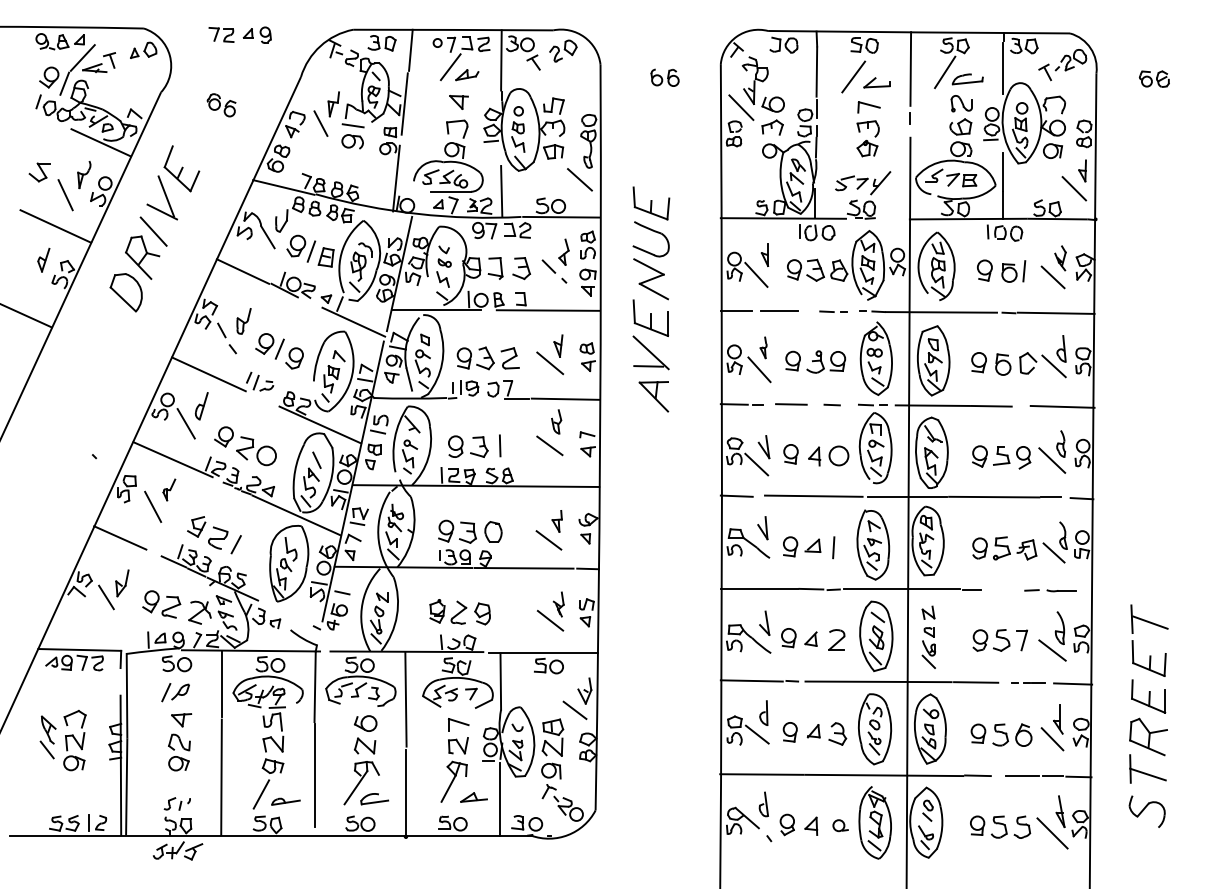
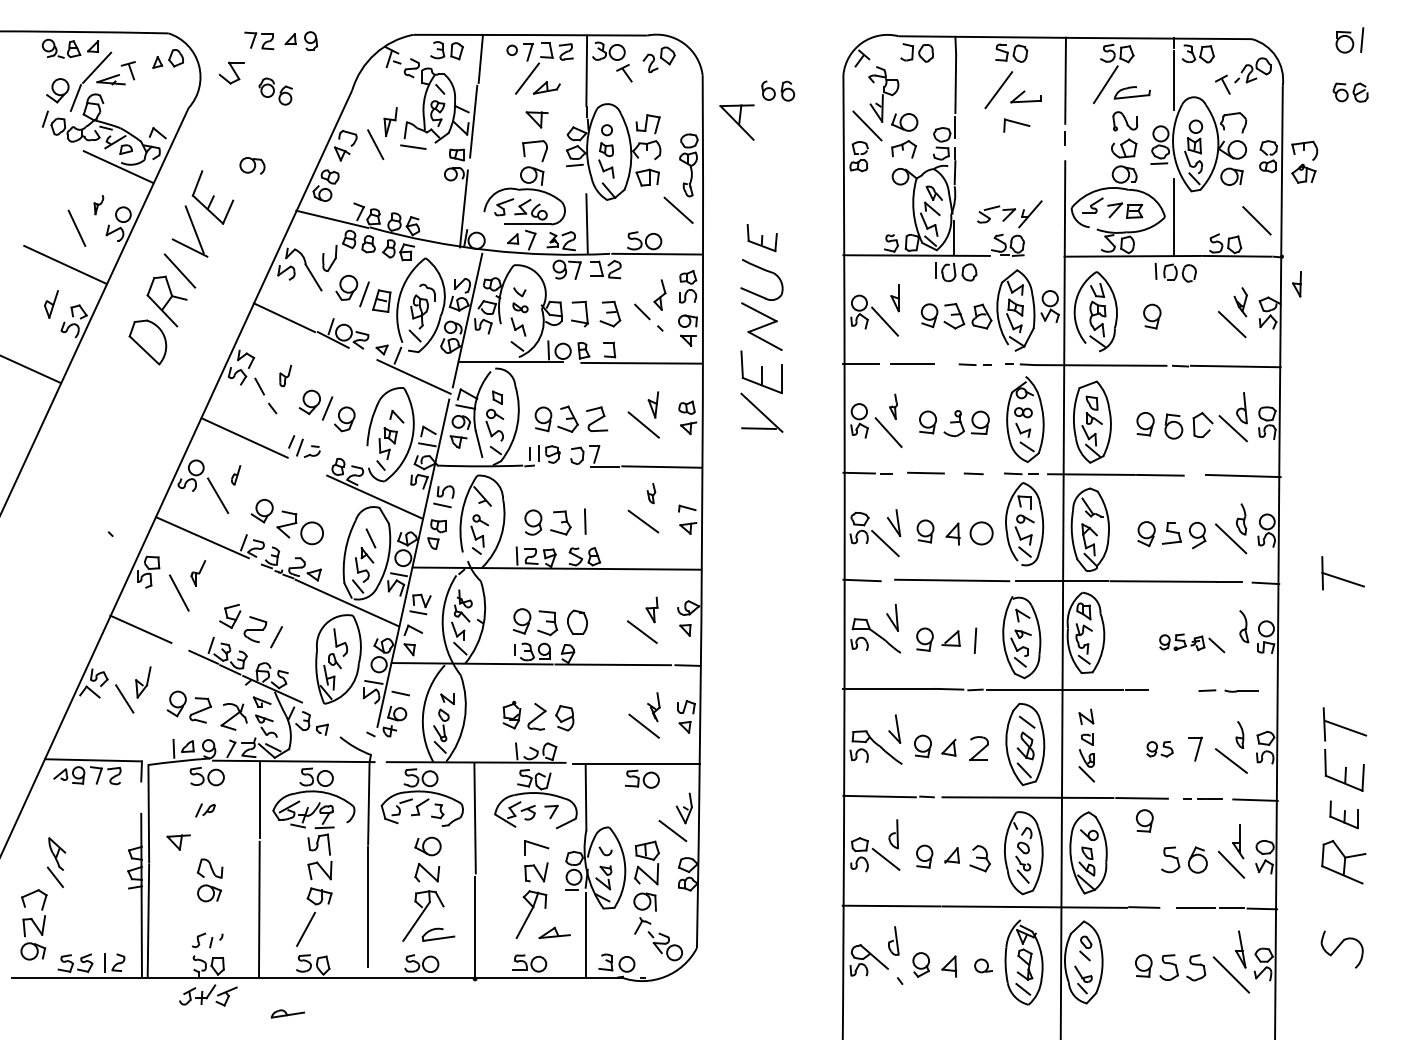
part: (221, 105) -> (275, 91), moved
part: (867, 138) -> (1303, 162), moved
part: (352, 141) -> (252, 165), moved
part: (1082, 170) -> (1296, 283), moved
part: (39, 172) -> (231, 73), moved
part: (84, 175) -> (99, 205), size x0.6
part: (651, 203) -> (762, 238), size x0.7
part: (1013, 271) -> (1349, 40), moved
part: (243, 321) -> (285, 376), size x0.7
part: (653, 396) -> (736, 122), moved
part: (201, 406) -> (235, 475), size x0.6
part: (556, 421) -> (651, 493), size x0.7
part: (1018, 549) -> (1191, 642), size x0.6
part: (1059, 628) -> (1239, 735), size x0.7
part: (991, 640) -> (1160, 749), size x0.6
part: (175, 692) -> (205, 810), size x0.6
part: (1148, 696) -> (1343, 814), size x0.7
part: (181, 720) -> (178, 842), moved
part: (978, 733) -> (1144, 820), moved
part: (74, 740) -> (33, 924), moved
part: (1147, 768) -> (1342, 572), moved
part: (285, 801) -> (287, 1013), moved

